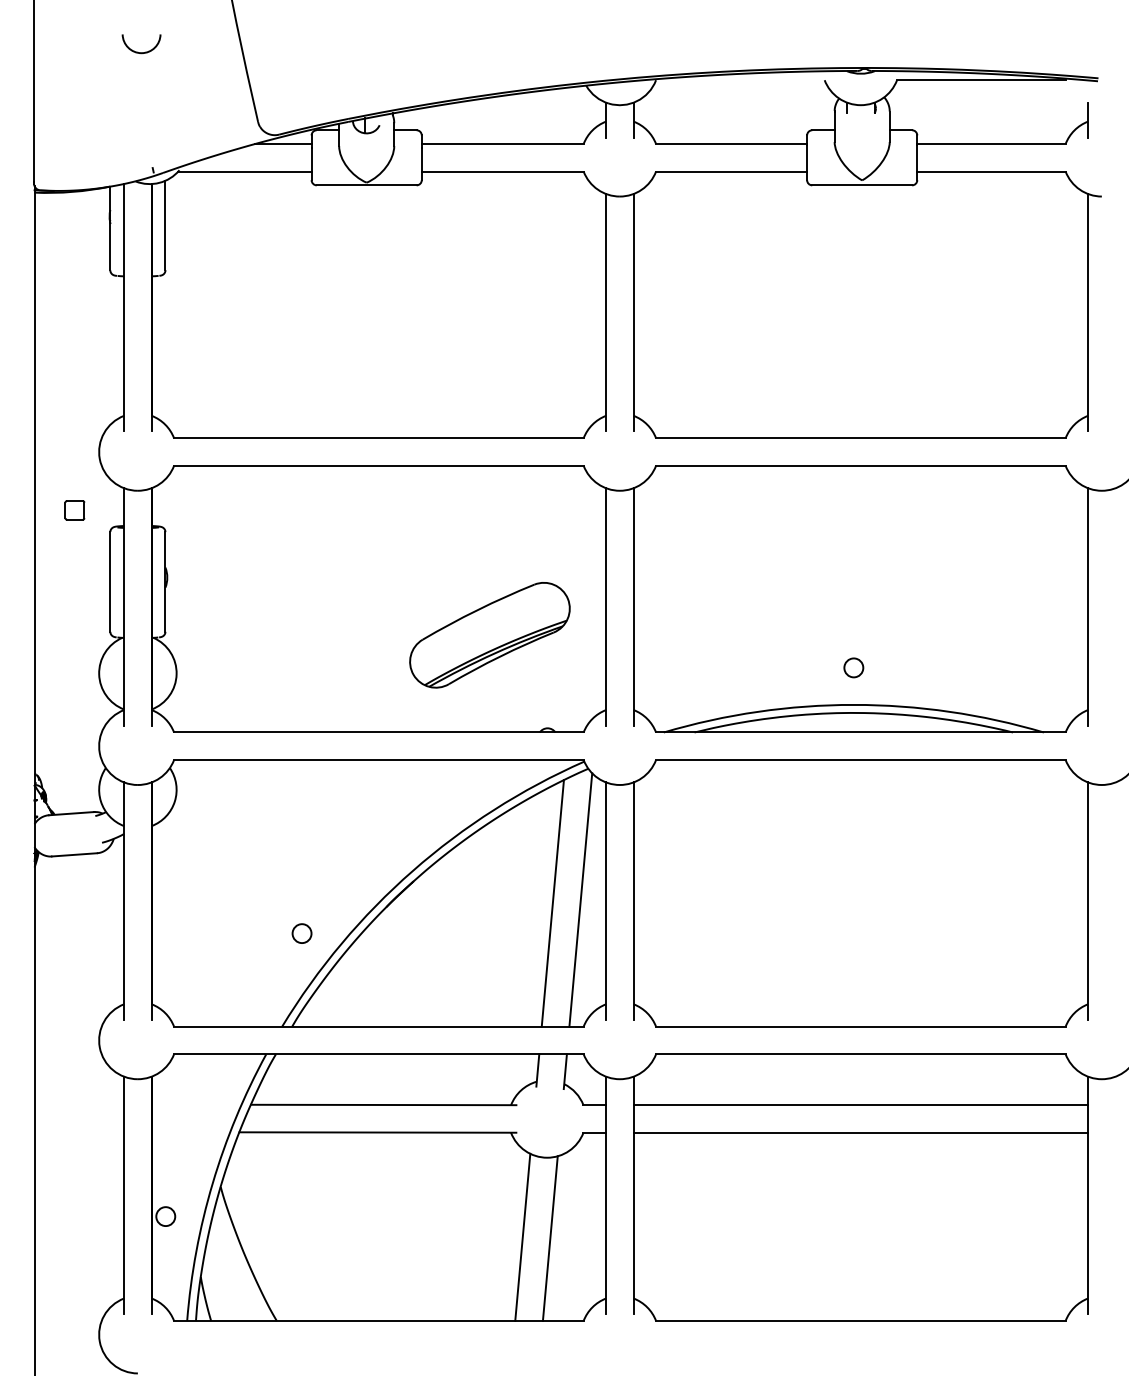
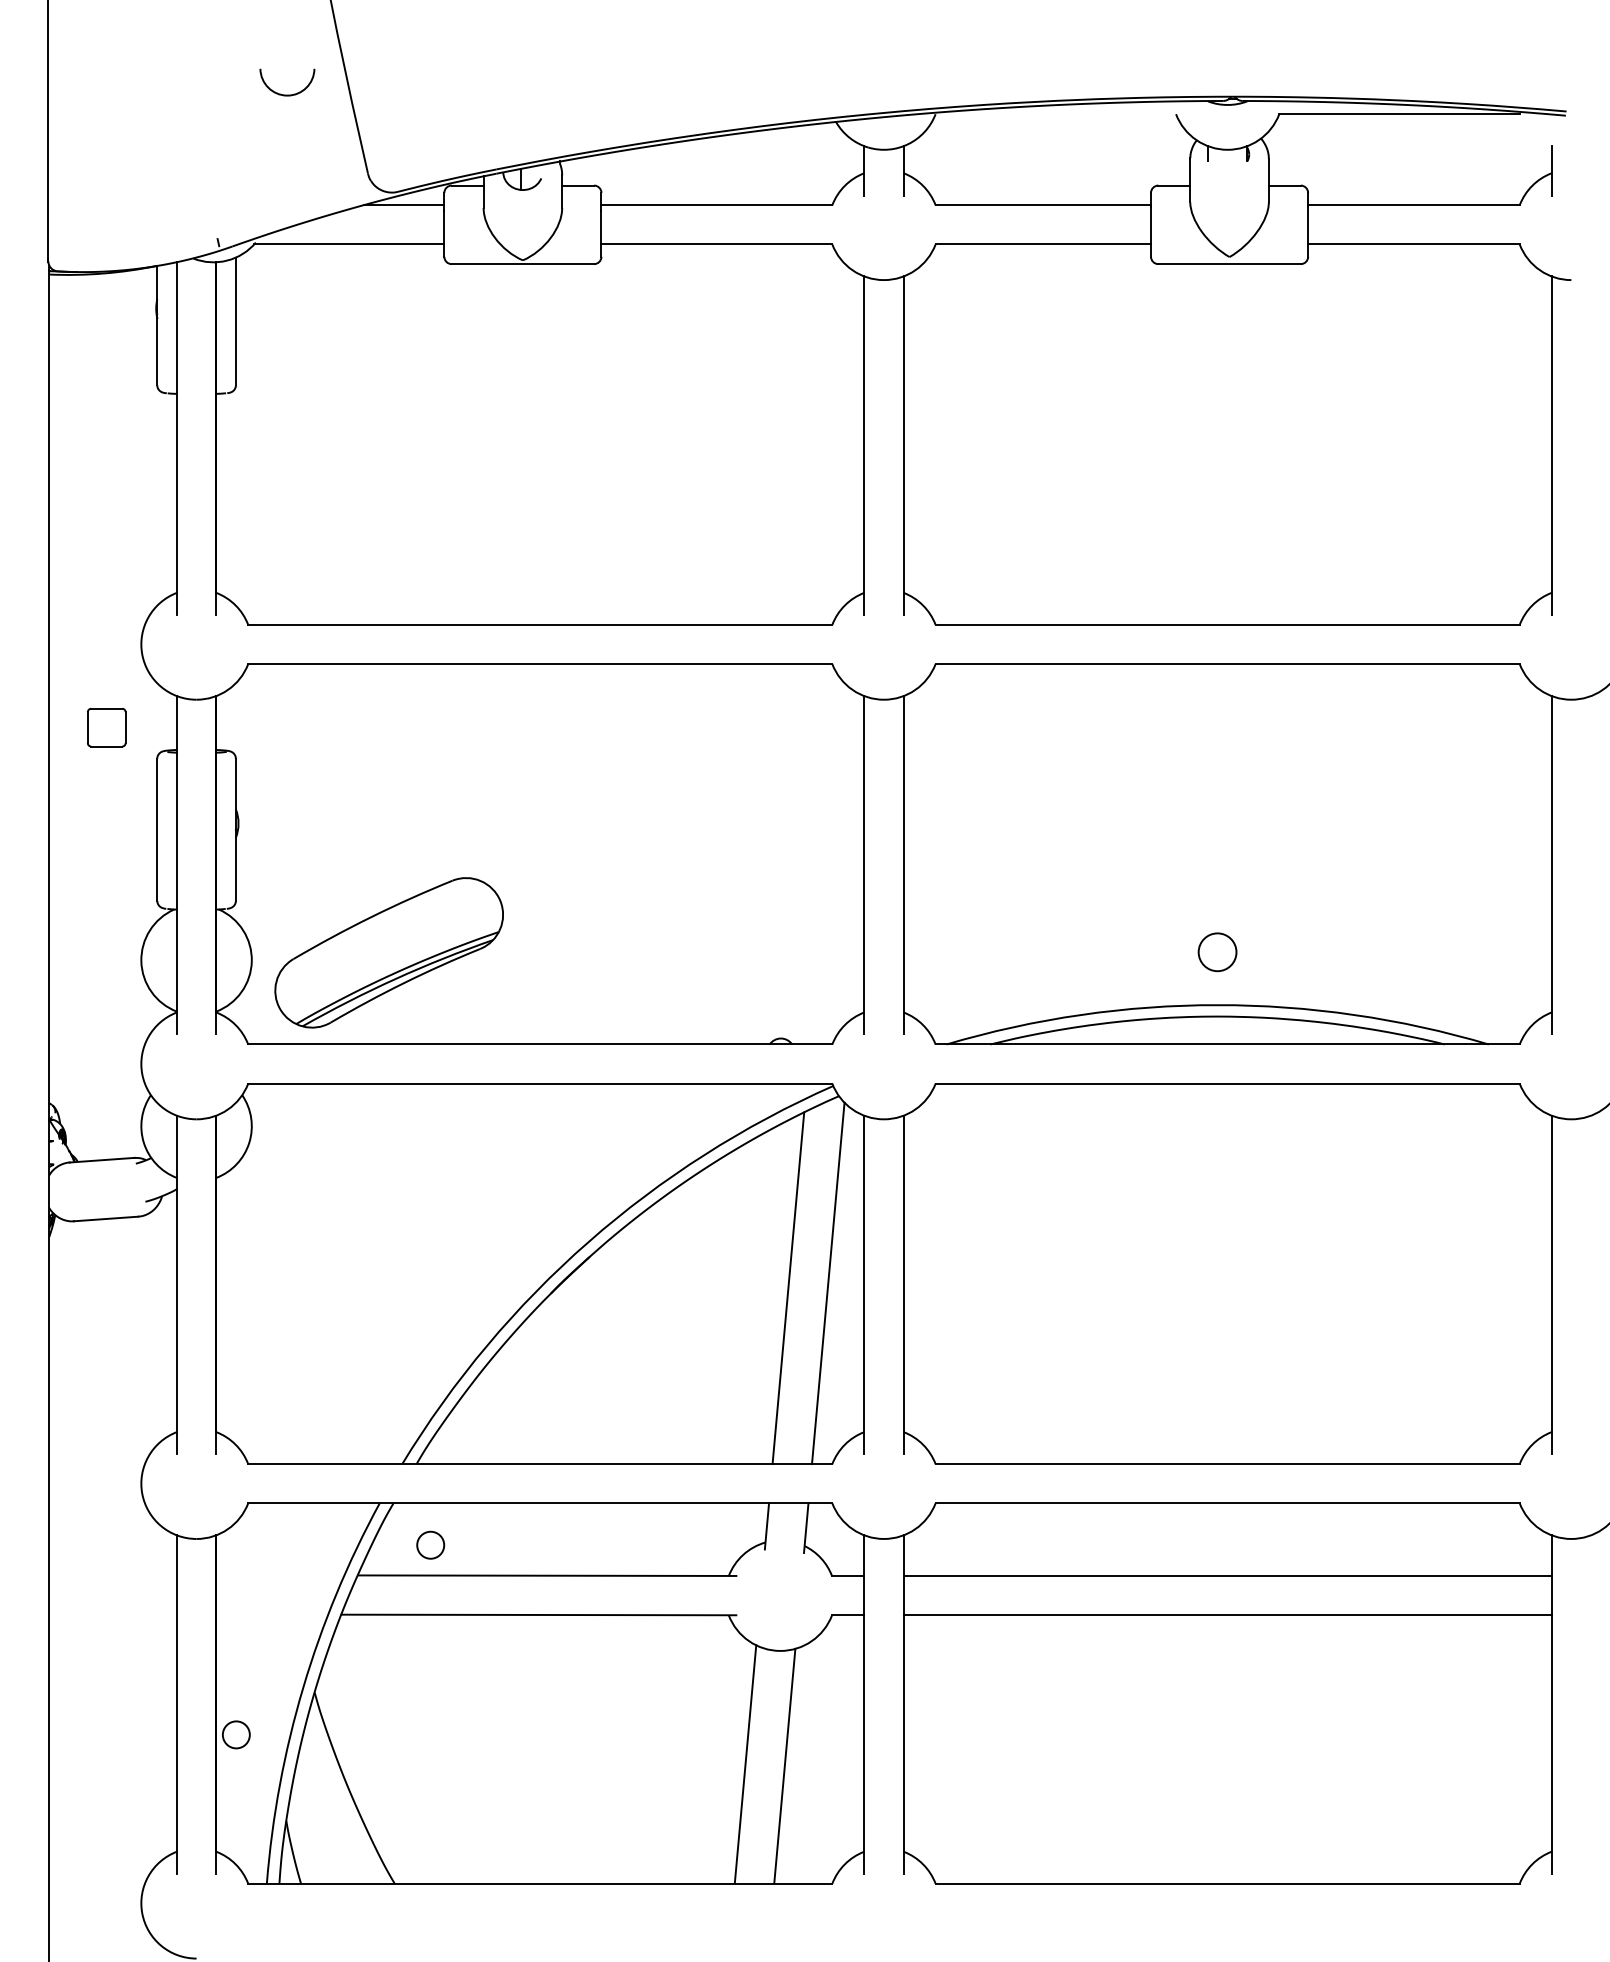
arc: (141, 52) -> (287, 94), moved
part: (74, 510) -> (106, 727), size x1.4
part: (489, 635) -> (388, 953), moved
circle: (853, 667) -> (1217, 951), size x1.4
circle: (301, 933) -> (429, 1545), moved

